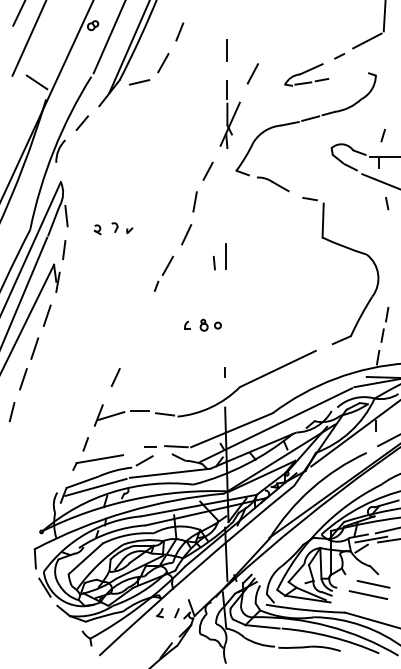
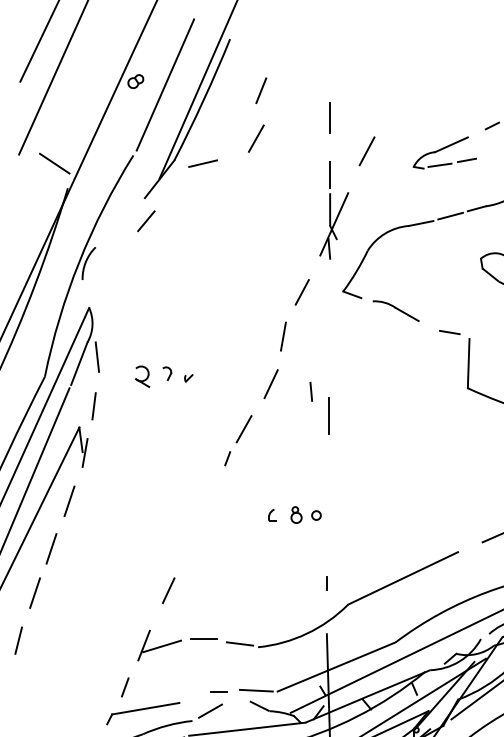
line: (163, 63) -> (256, 139), moved
line: (82, 122) -> (146, 220), moved
part: (97, 229) -> (142, 376), size x1.6
line: (213, 263) -> (310, 392), moved

